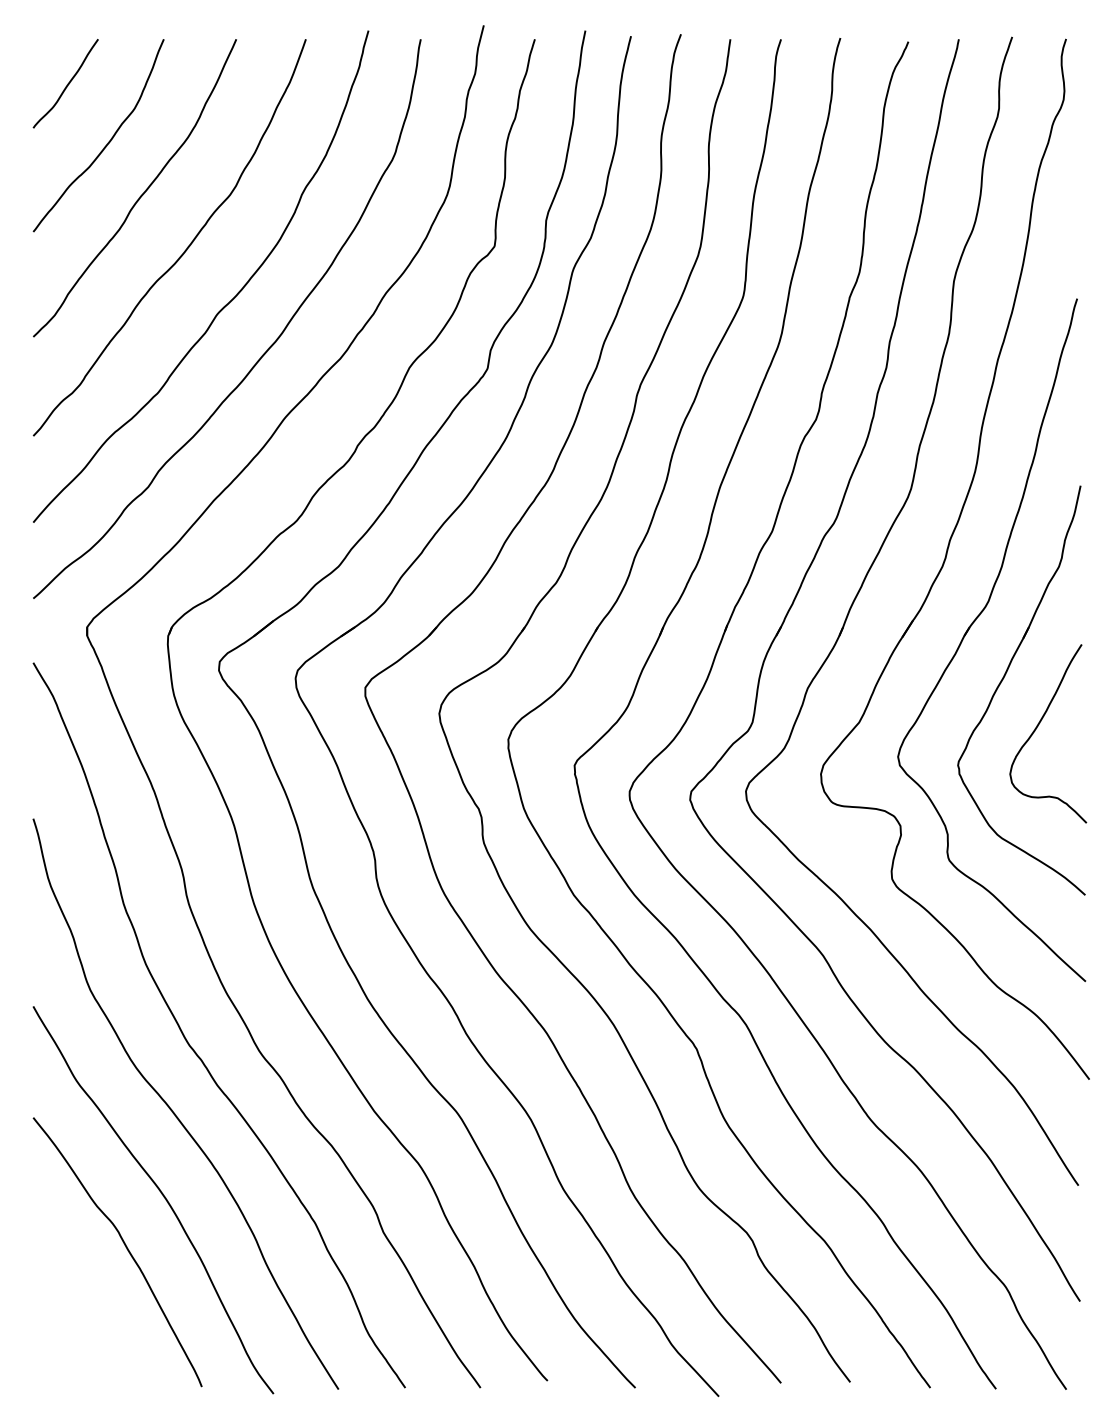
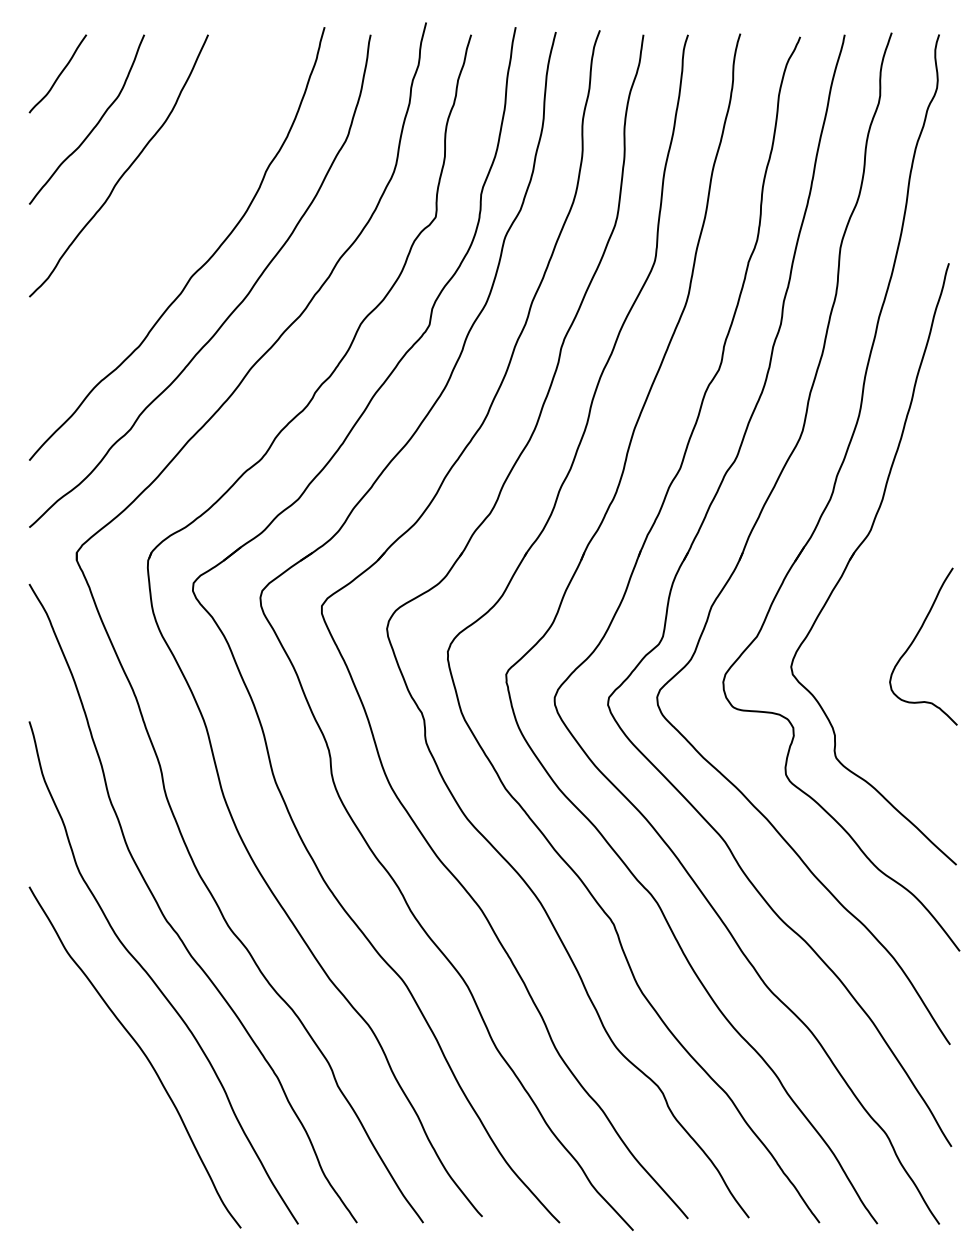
curve: (184, 250) -> (162, 220), removed
part: (1004, 678) -> (884, 597), removed
curve: (125, 1247) -> (110, 1099), removed

